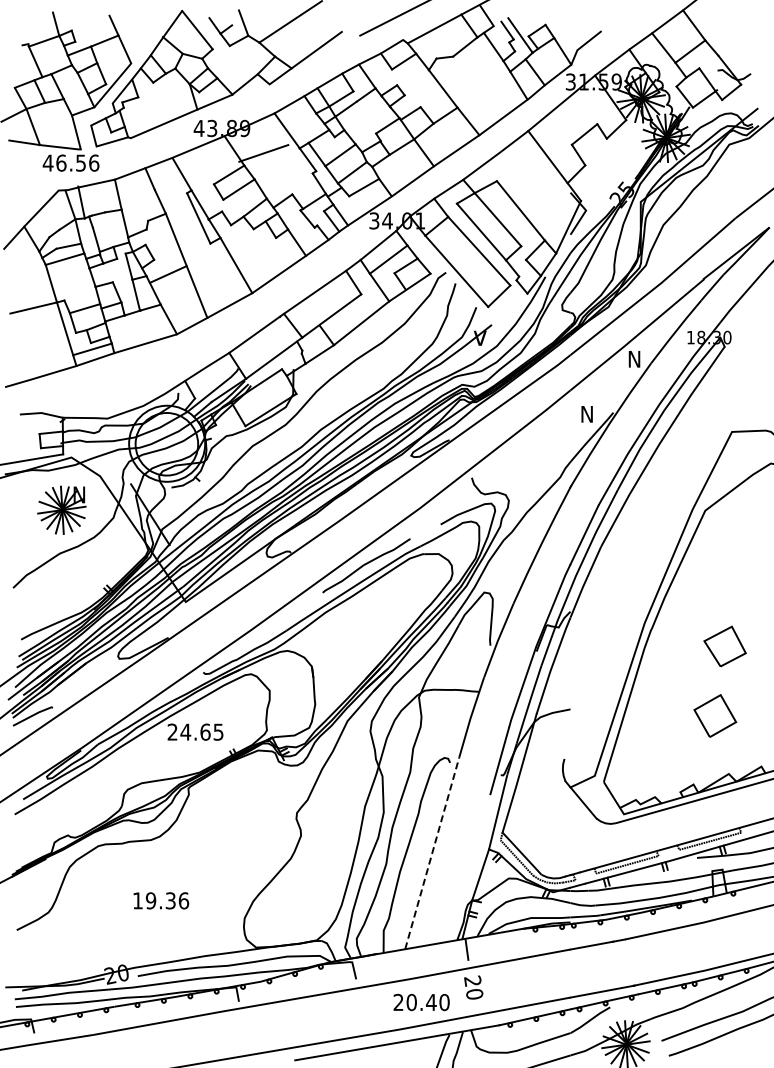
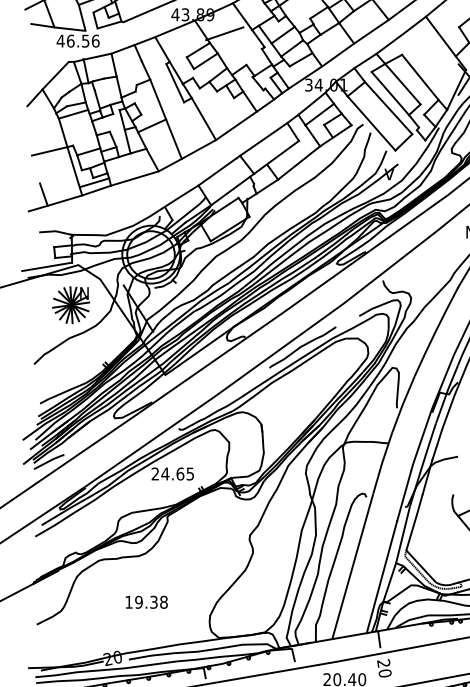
line: (25, 364) -> (43, 194), added
line: (432, 853) -> (353, 566), dashed -> solid
line: (470, 867) -> (381, 576), added
text: (183, 900) -> (163, 602), 19.36 -> 19.38

